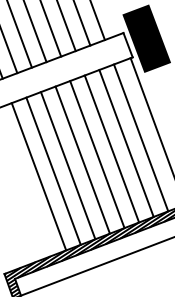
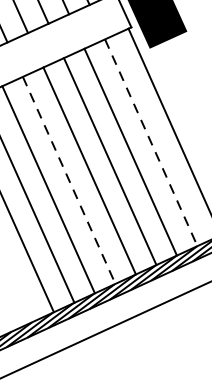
line: (141, 138) -> (151, 143), solid -> dashed
line: (82, 160) -> (68, 180), solid -> dashed

